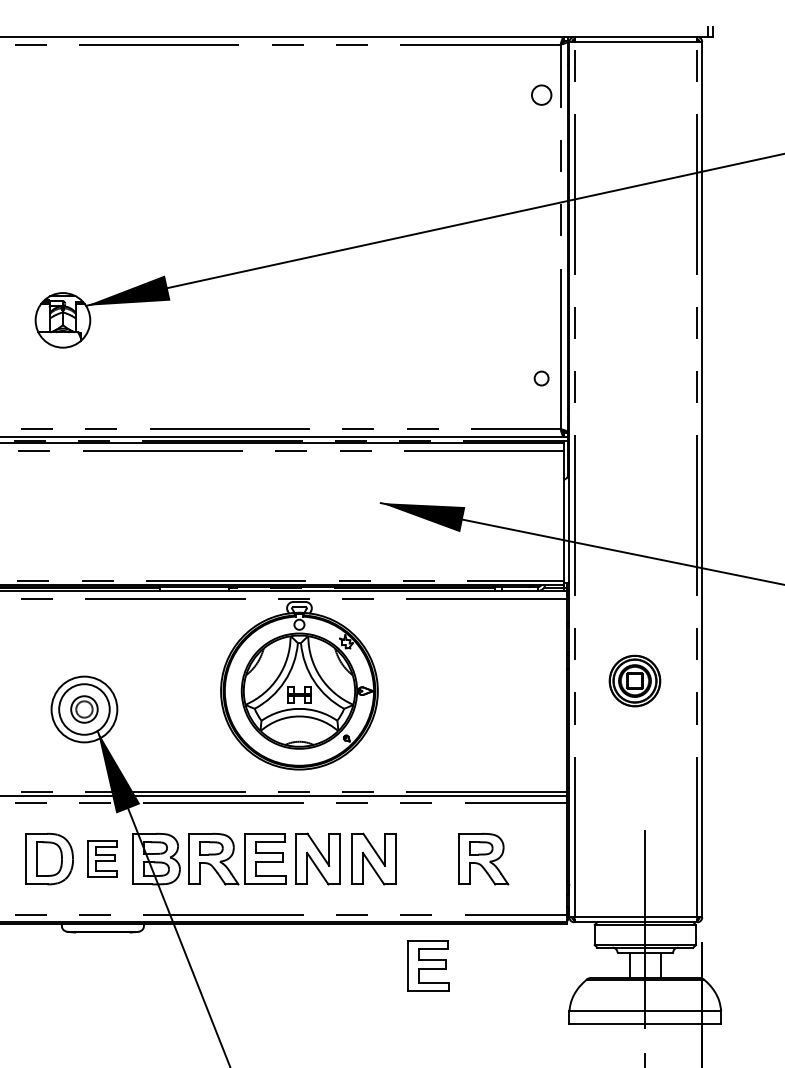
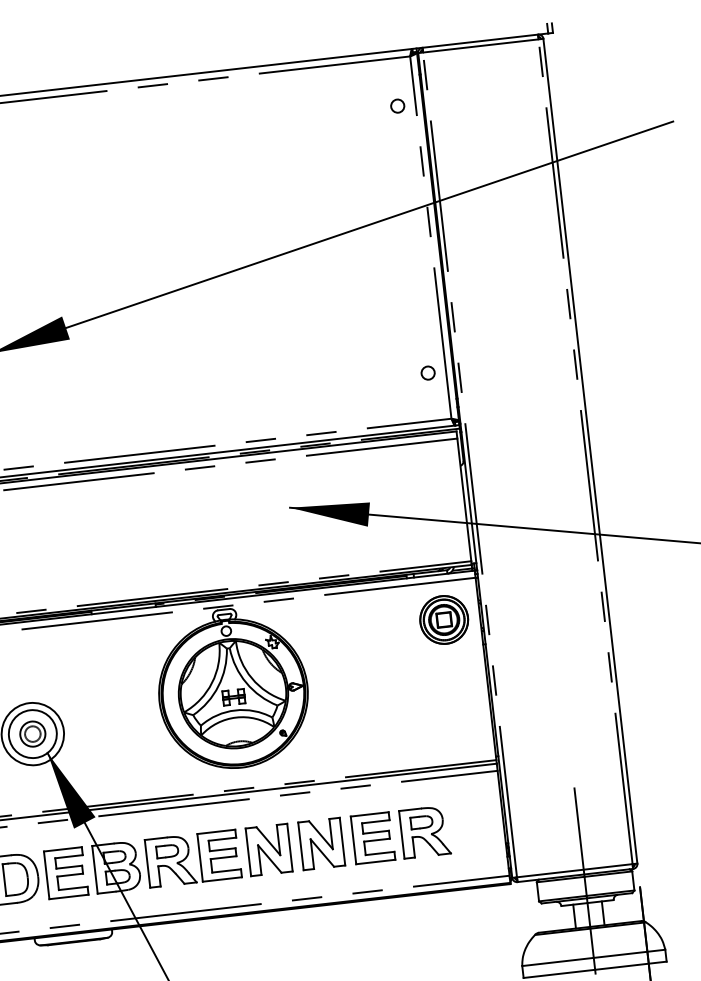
circle: (541, 95) -> (397, 106), size x0.71
part: (634, 680) -> (443, 619), moved
part: (102, 858) -> (65, 872), size x1.43
part: (428, 965) -> (373, 837), moved

